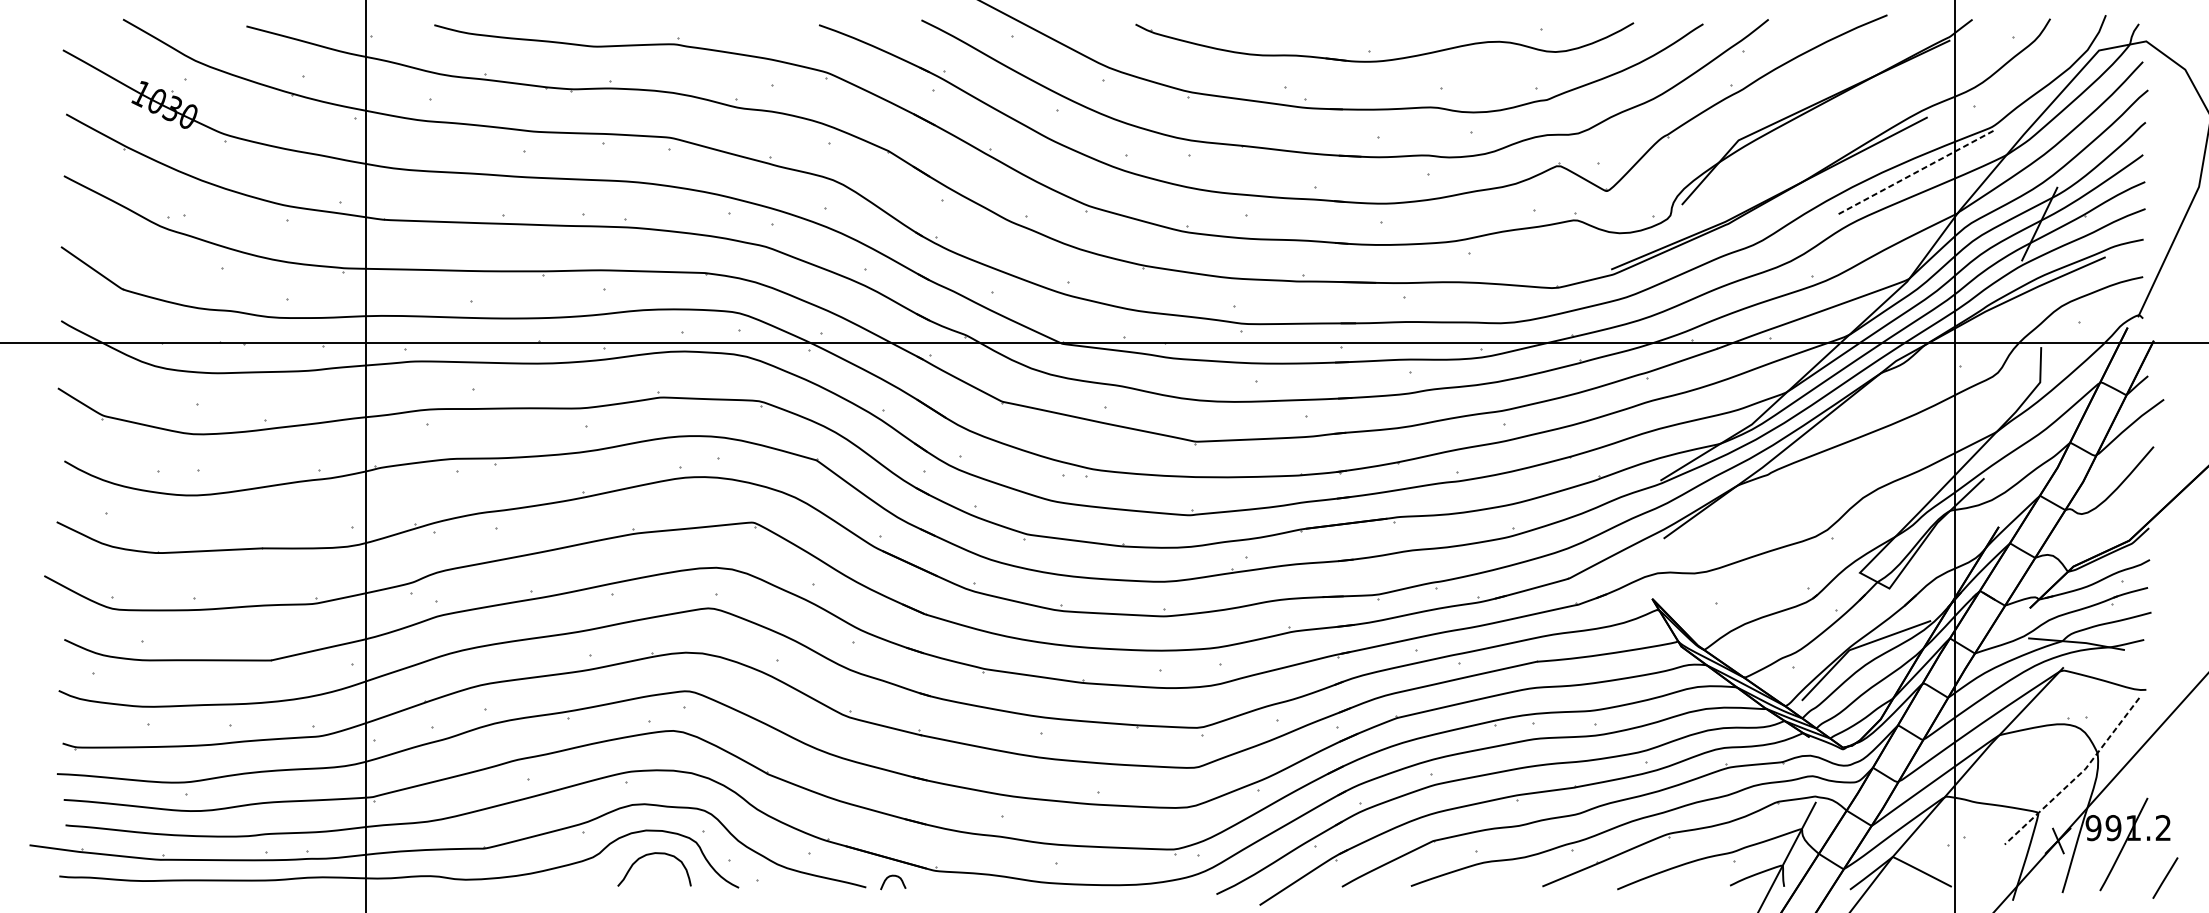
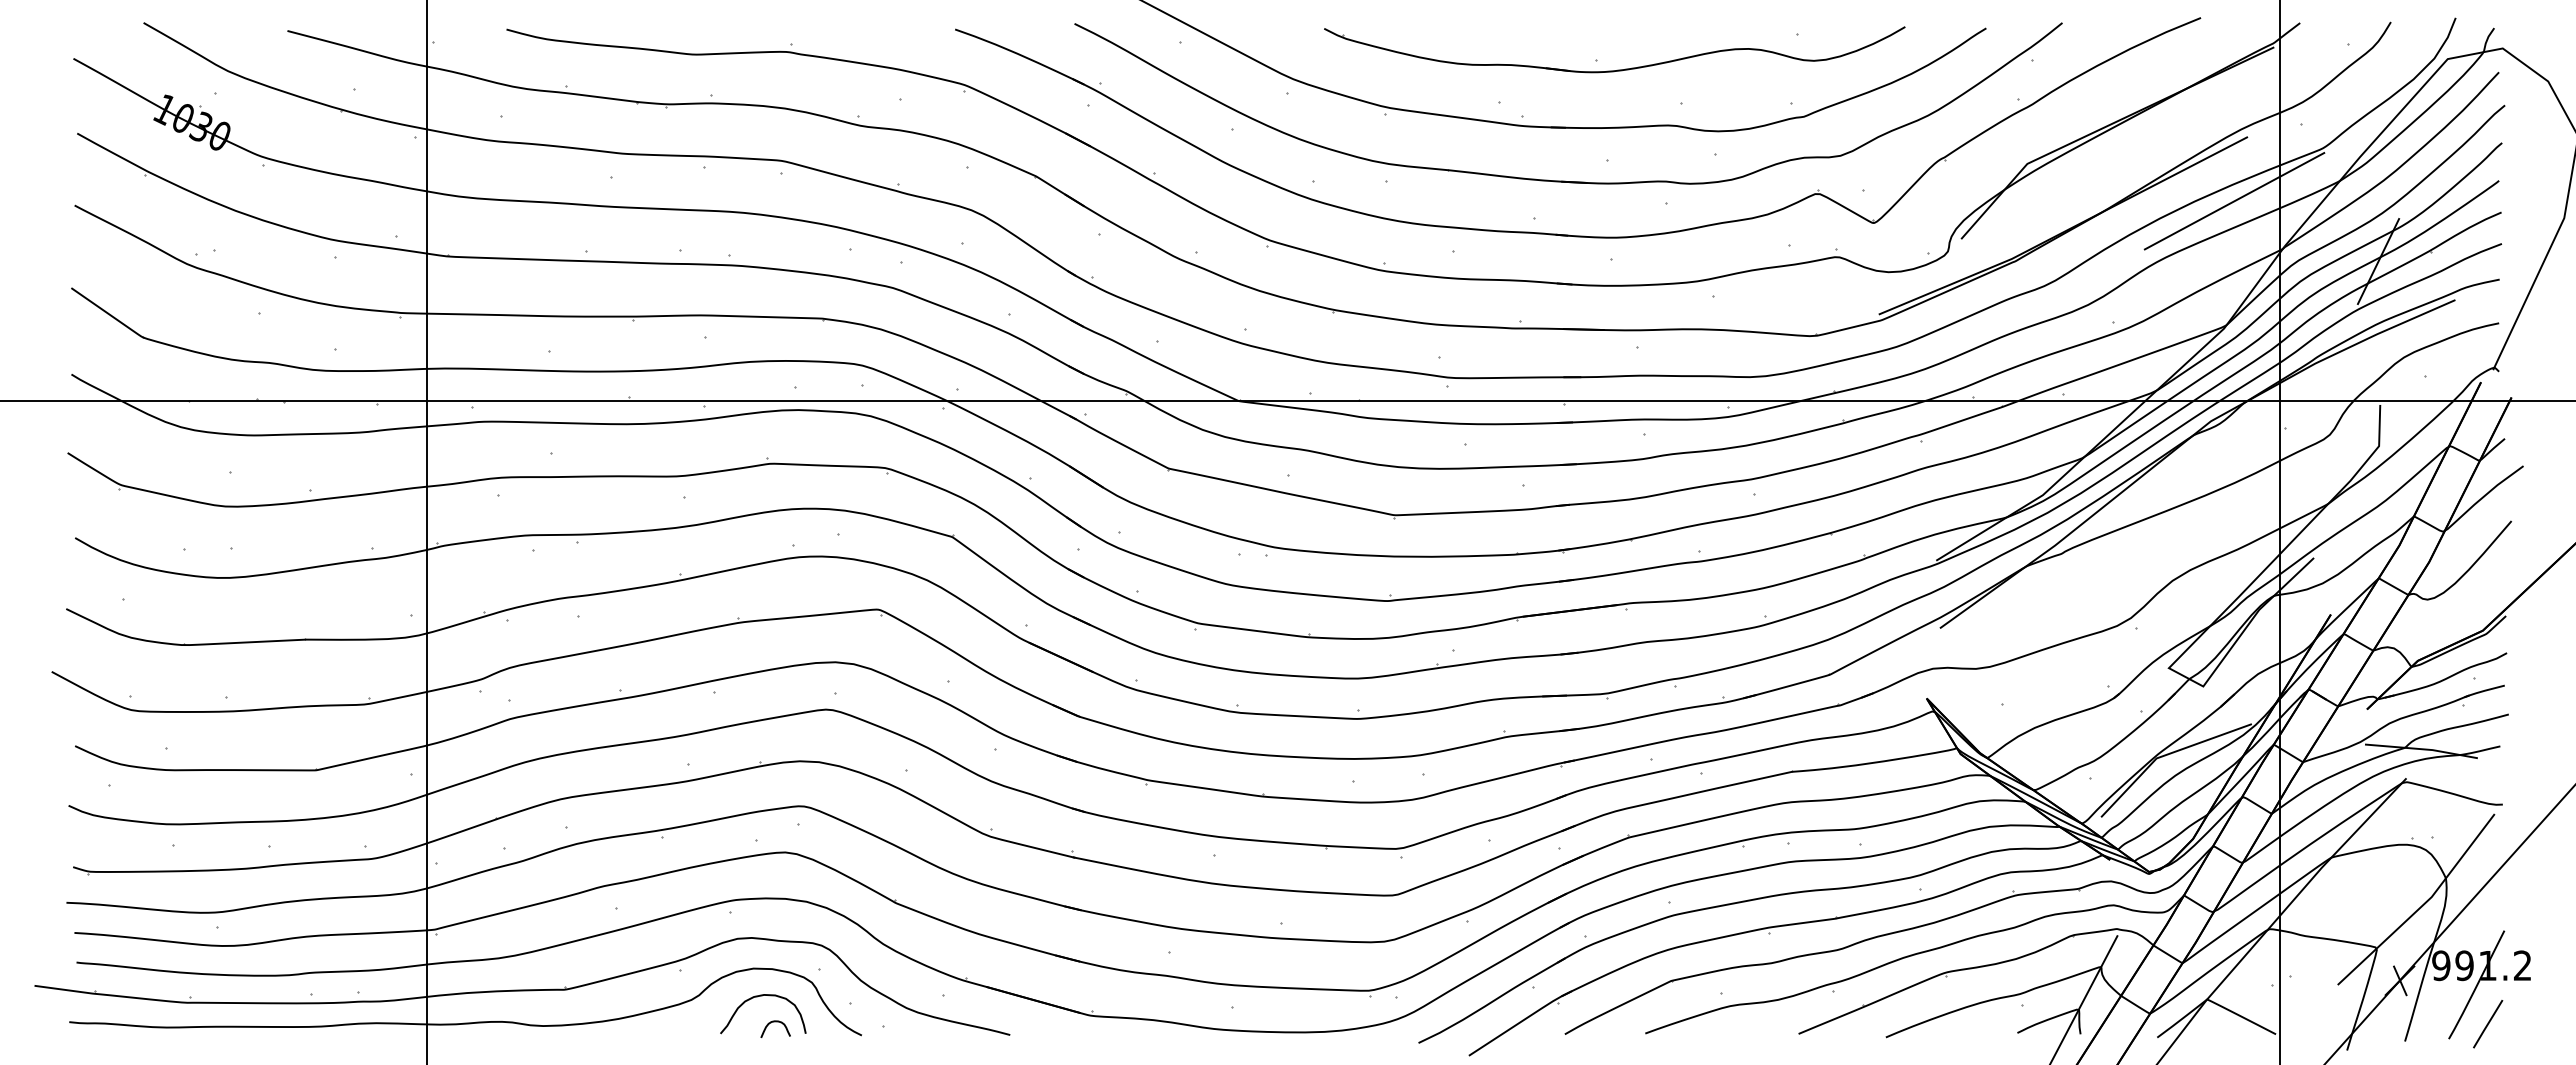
line: (1916, 172) -> (2234, 201), dashed -> solid
line: (2078, 776) -> (2423, 905), dashed -> solid
curve: (893, 876) -> (775, 1022), moved
line: (2165, 878) -> (2488, 1024), moved

